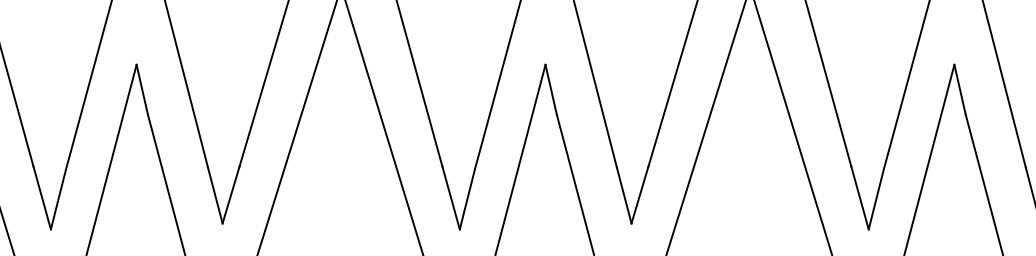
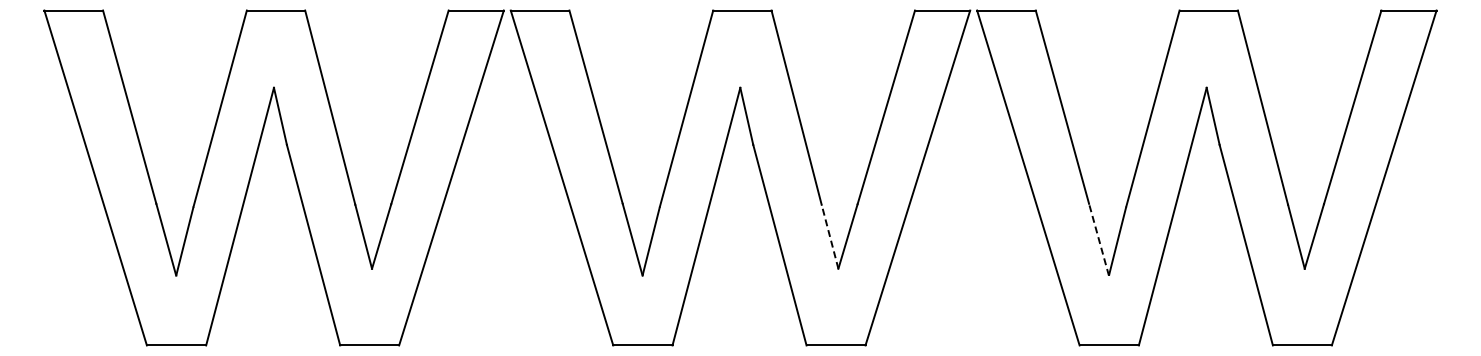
line: (623, 195) -> (829, 236), solid -> dashed
line: (859, 197) -> (1098, 239), solid -> dashed

